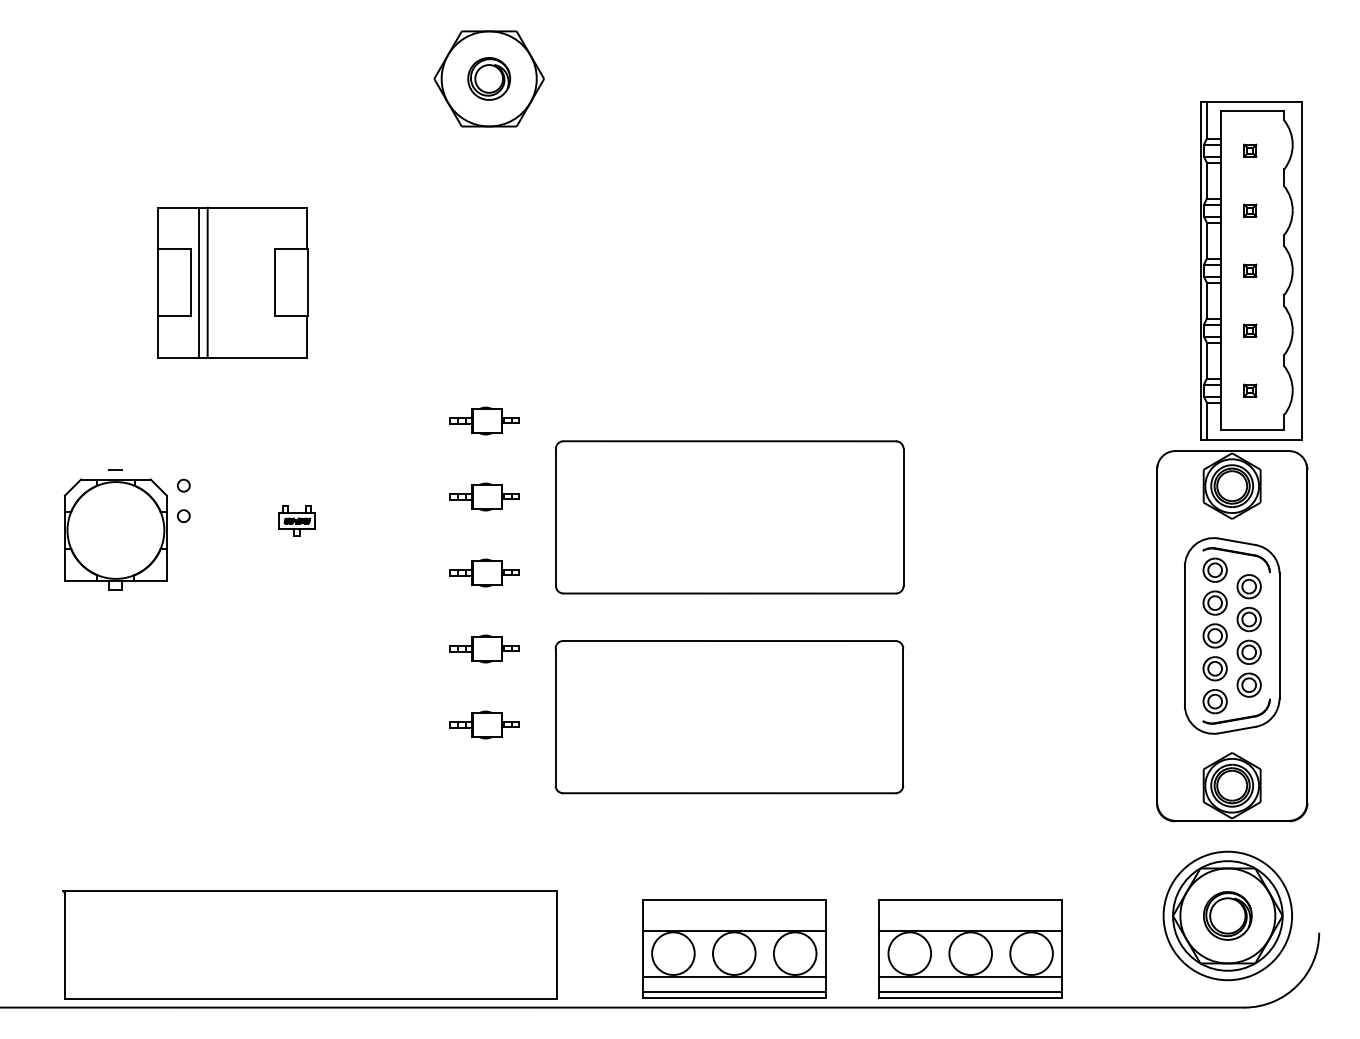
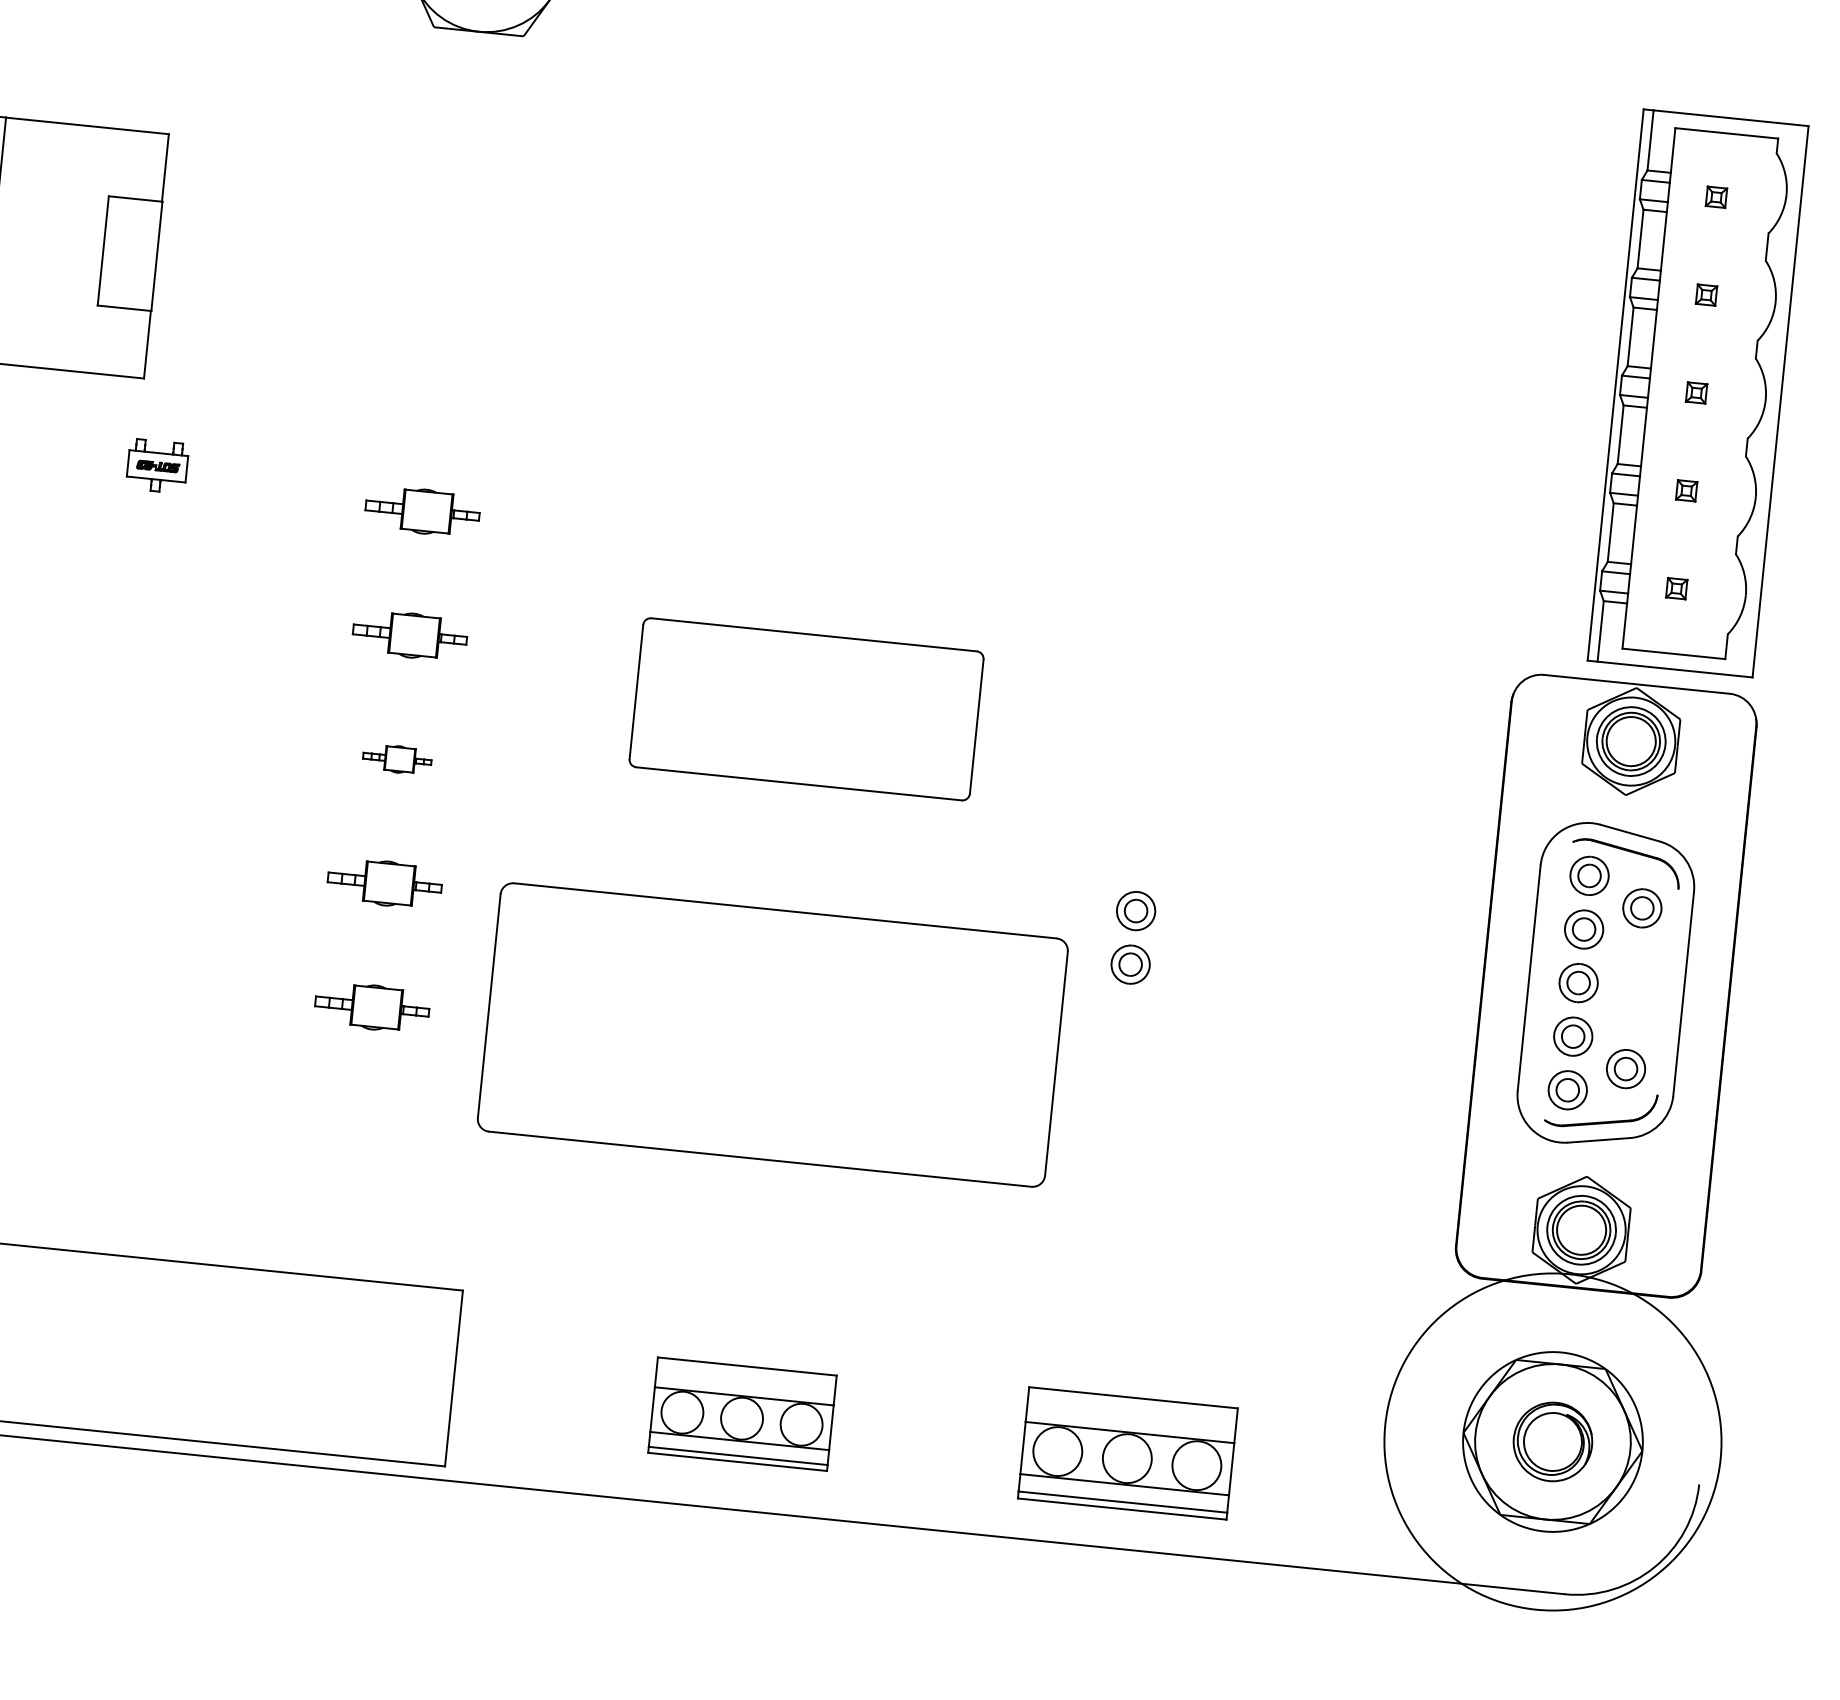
part: (729, 517) -> (806, 709), size x0.6
part: (296, 520) -> (156, 465), moved
part: (484, 572) -> (397, 758), size x0.6
part: (1248, 635) -> (1132, 937), moved
circle: (1227, 915) -> (1552, 1441), size x1.6
part: (734, 948) -> (742, 1413), size x0.6
part: (970, 948) -> (1127, 1452), size x0.7

